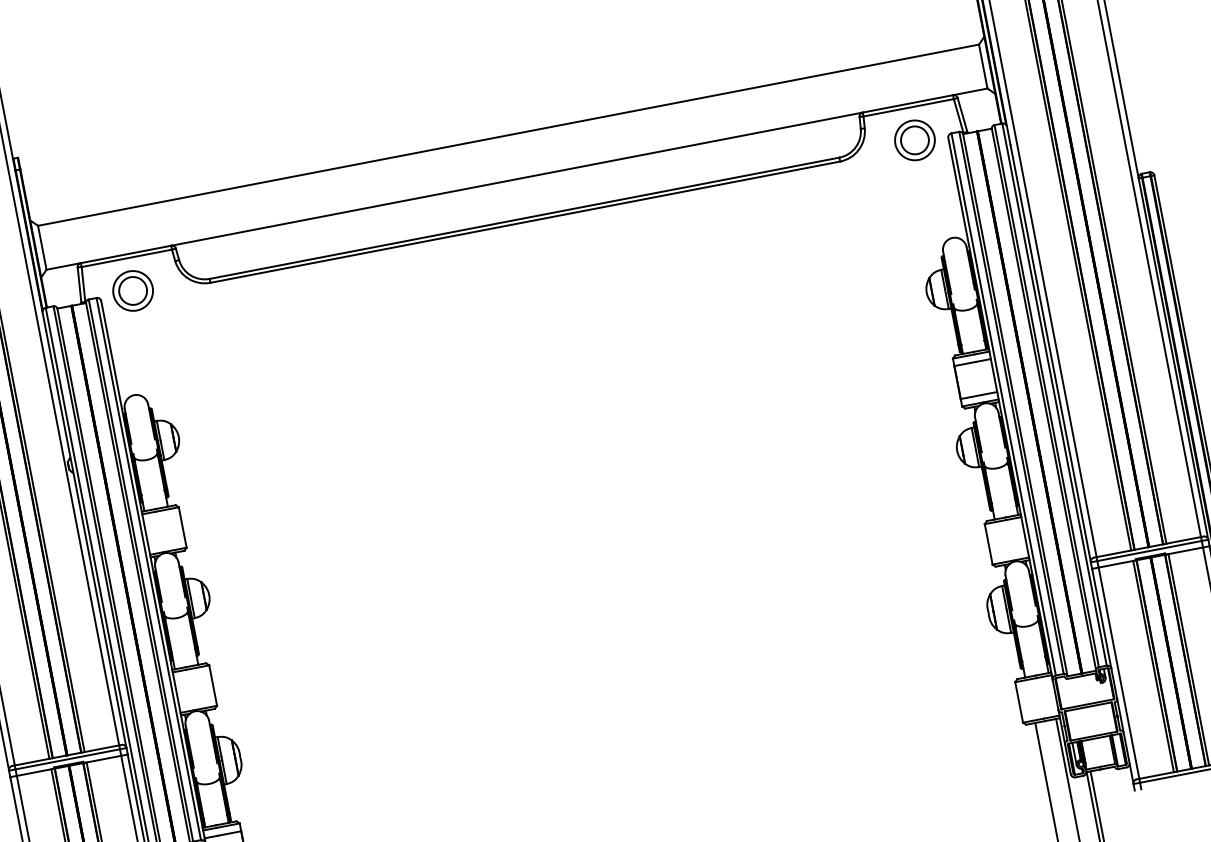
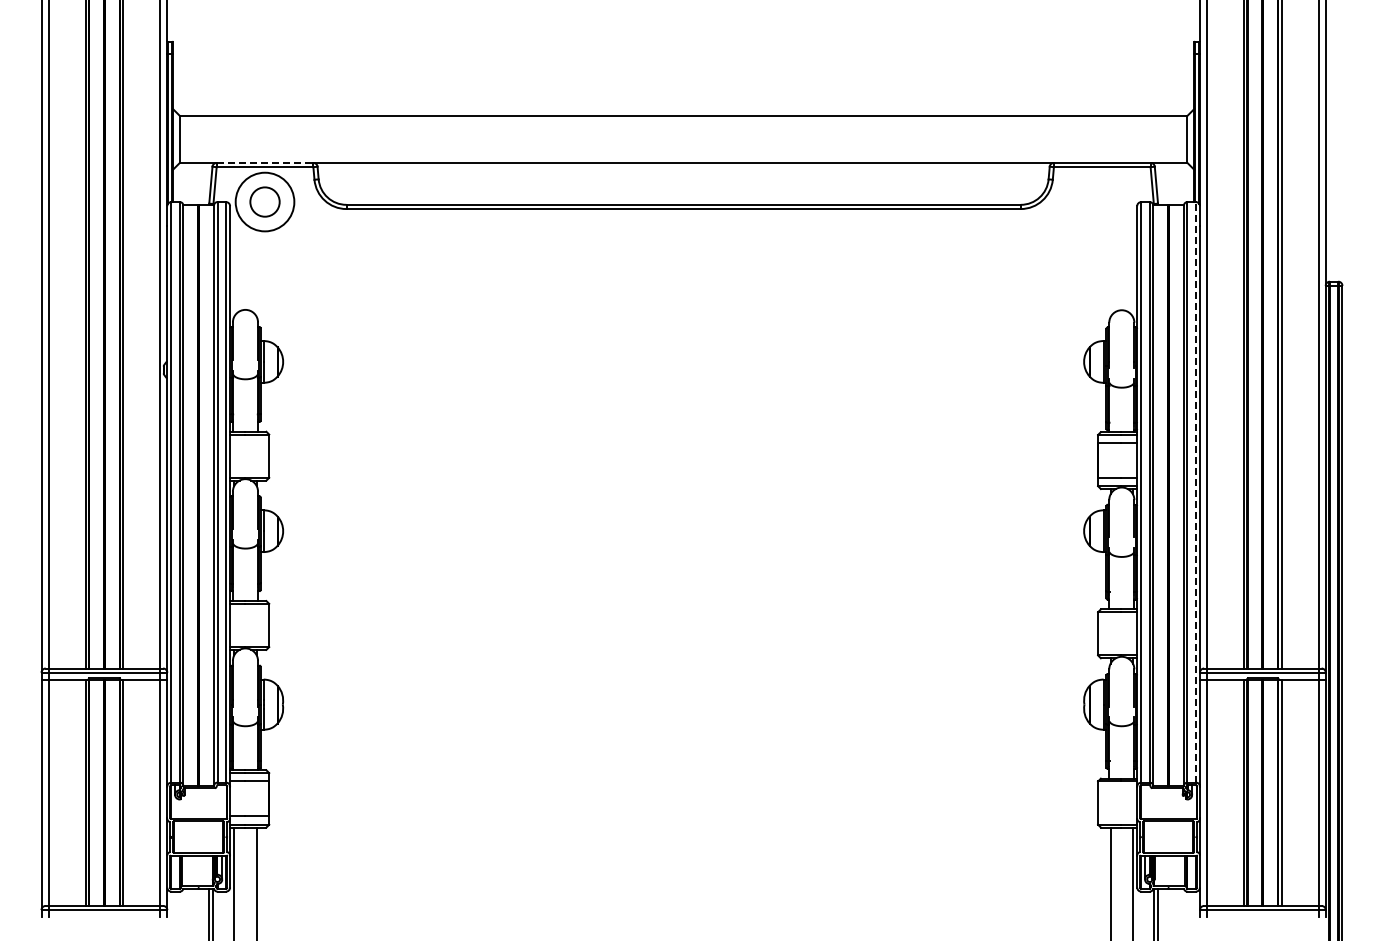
part: (915, 139) -> (1102, 201), removed
line: (126, 253) -> (265, 162), solid -> dashed
circle: (132, 291) -> (264, 202), size x1.4
line: (1054, 393) -> (1195, 491), solid -> dashed

